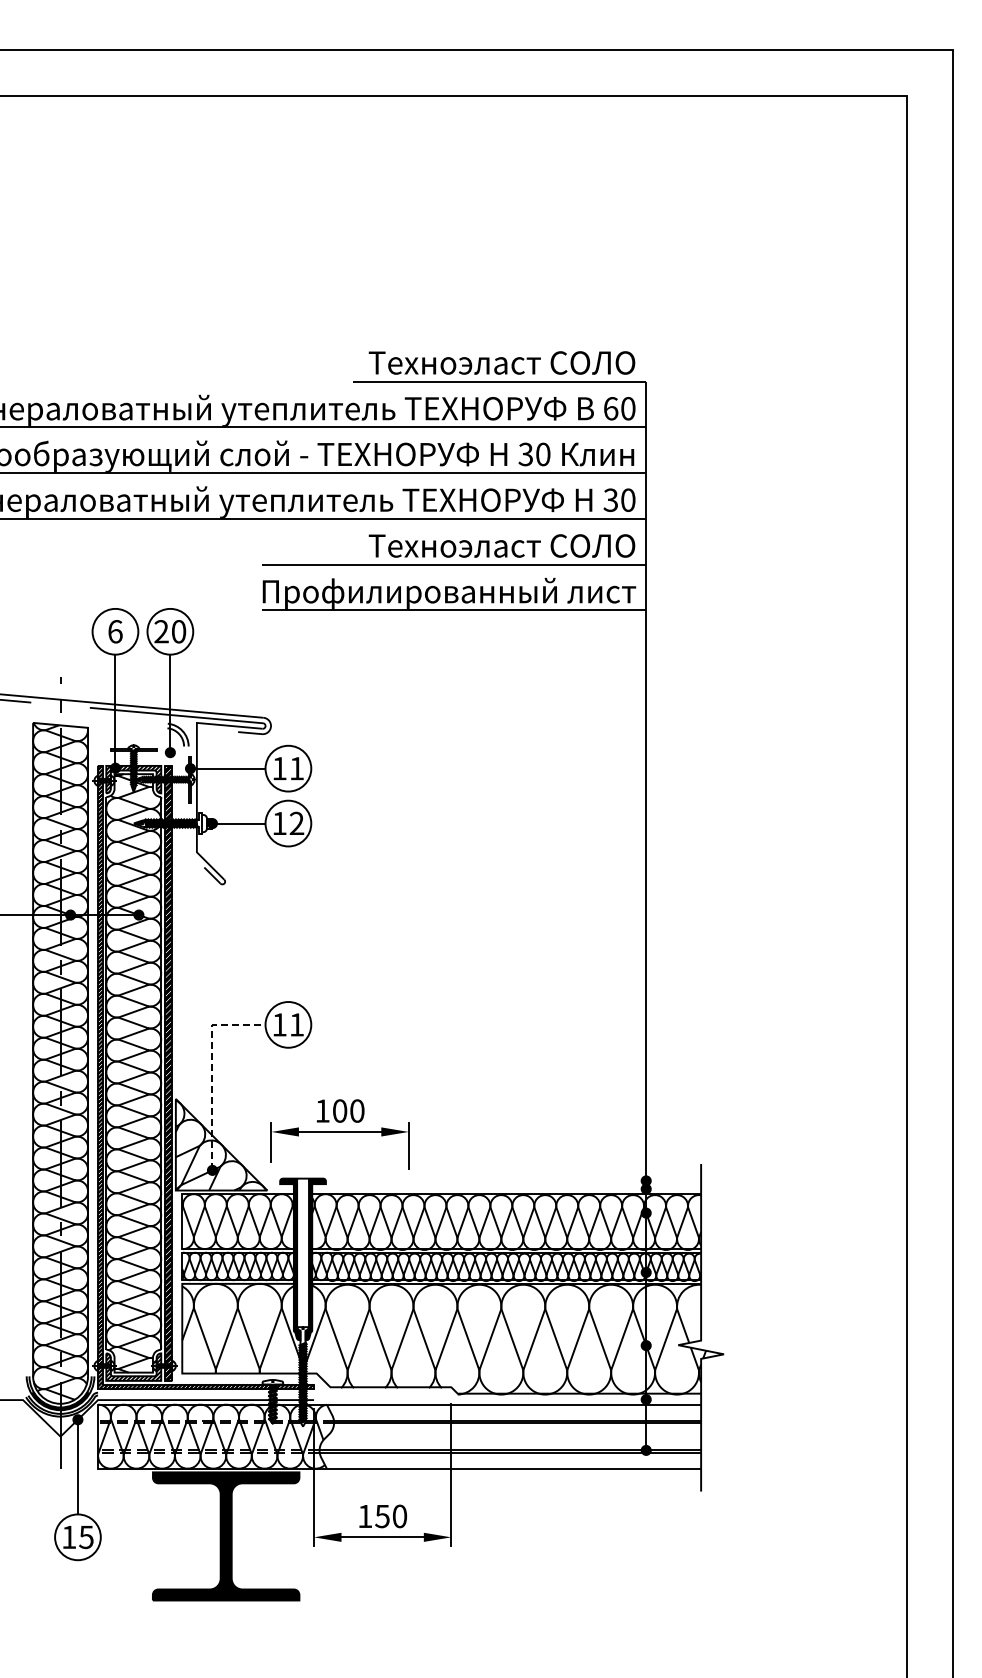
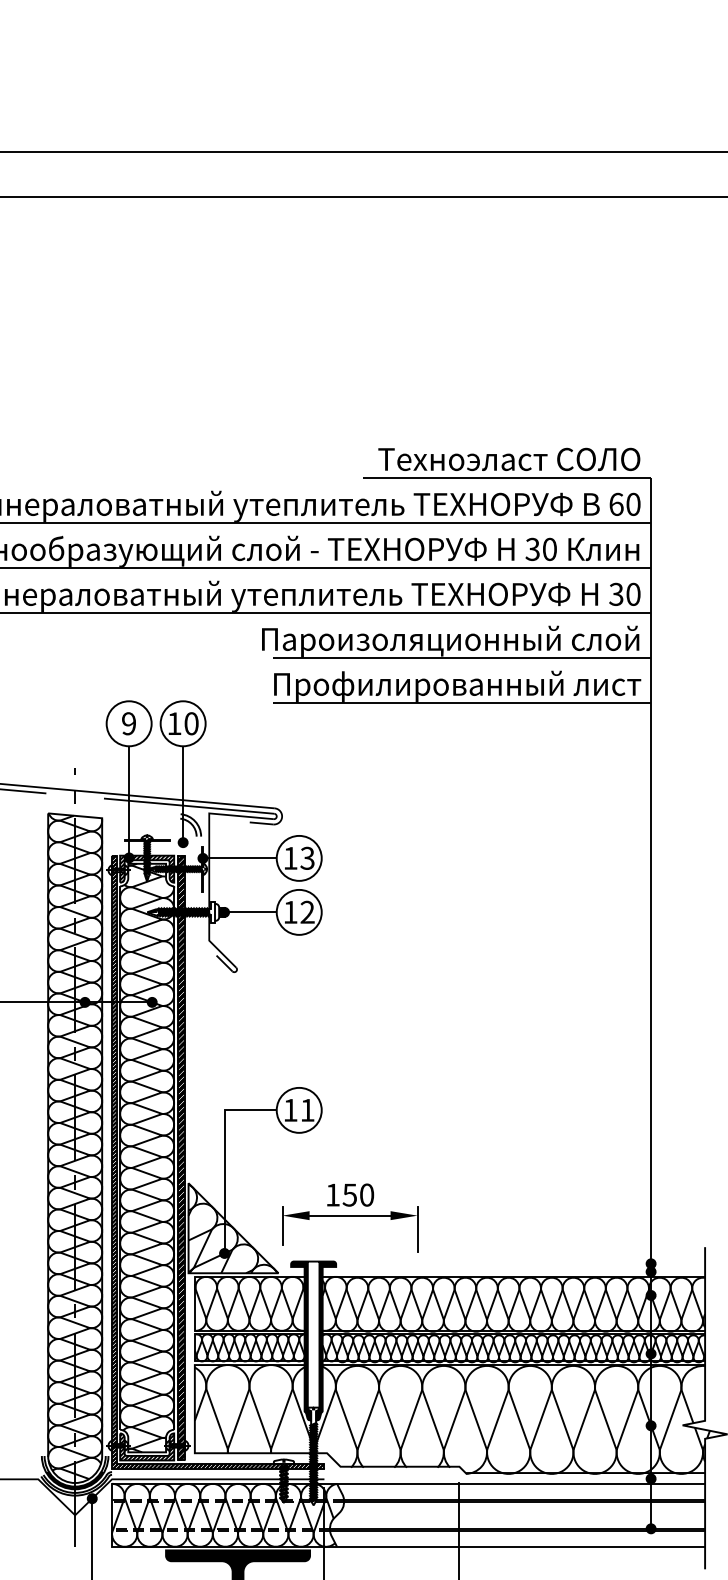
text: (442, 547) -> (450, 640), Техноэласт СОЛО -> Пароизоляционный слой
text: (115, 631) -> (129, 723), 6 -> 9
text: (161, 631) -> (174, 723), 20 -> 10
text: (296, 768) -> (307, 858), 11 -> 13
line: (212, 1069) -> (224, 1154), dashed -> solid
text: (339, 1110) -> (349, 1194), 100 -> 150

